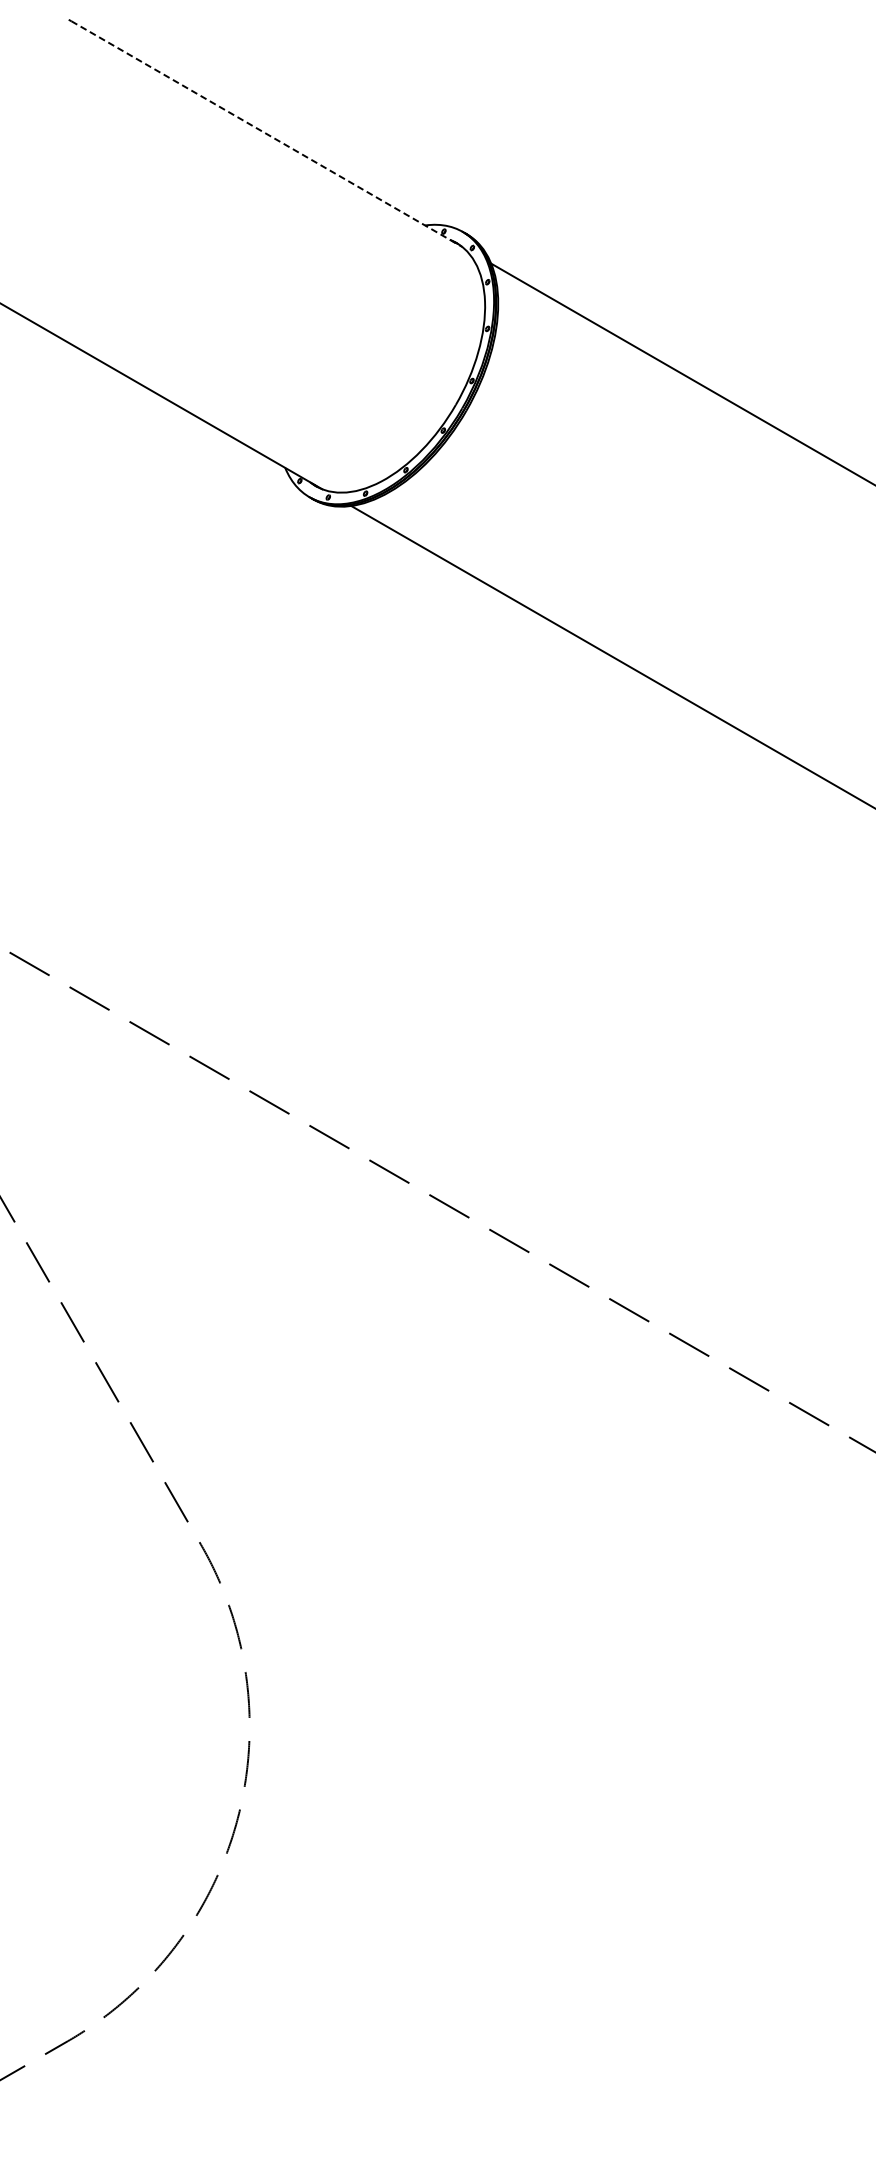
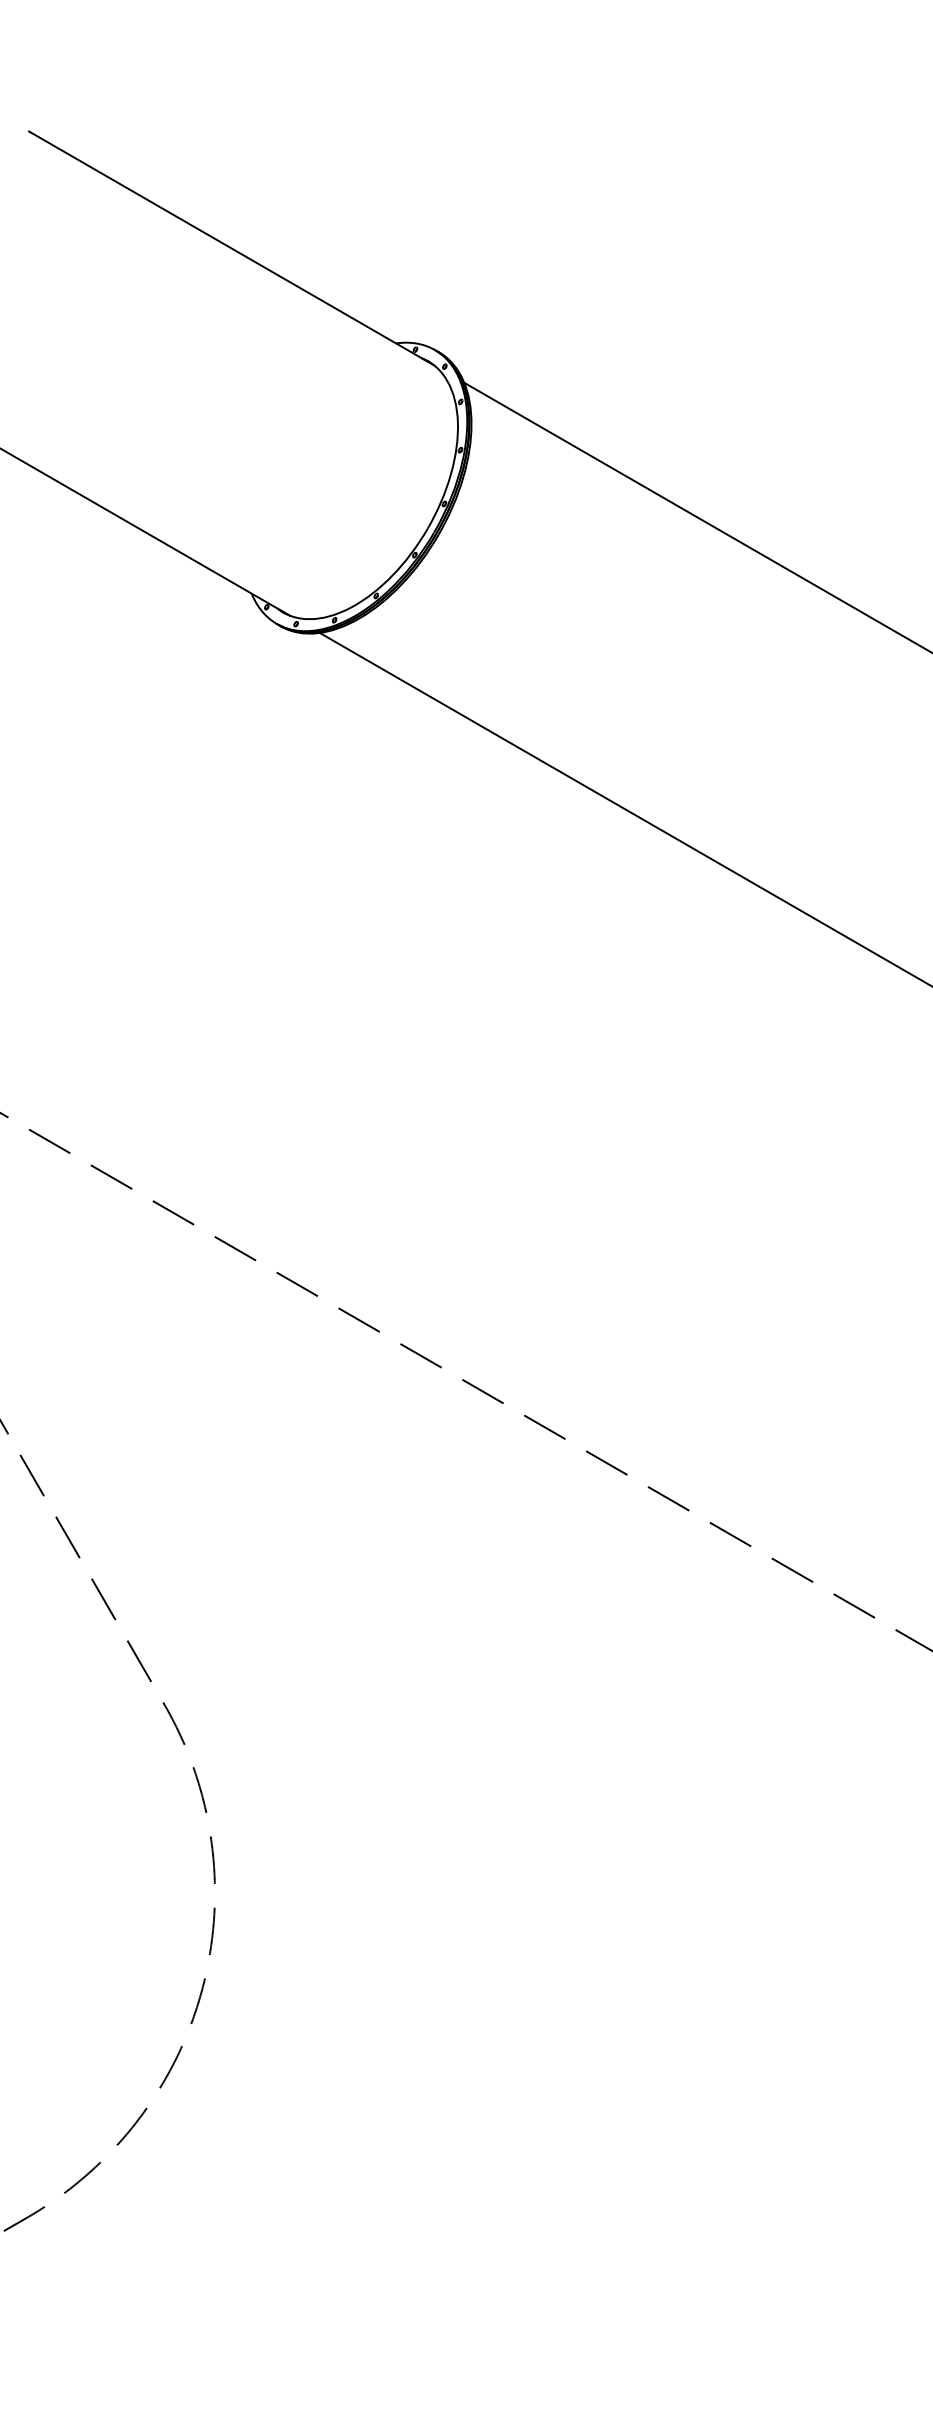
line: (266, 134) -> (232, 249), dashed -> solid

